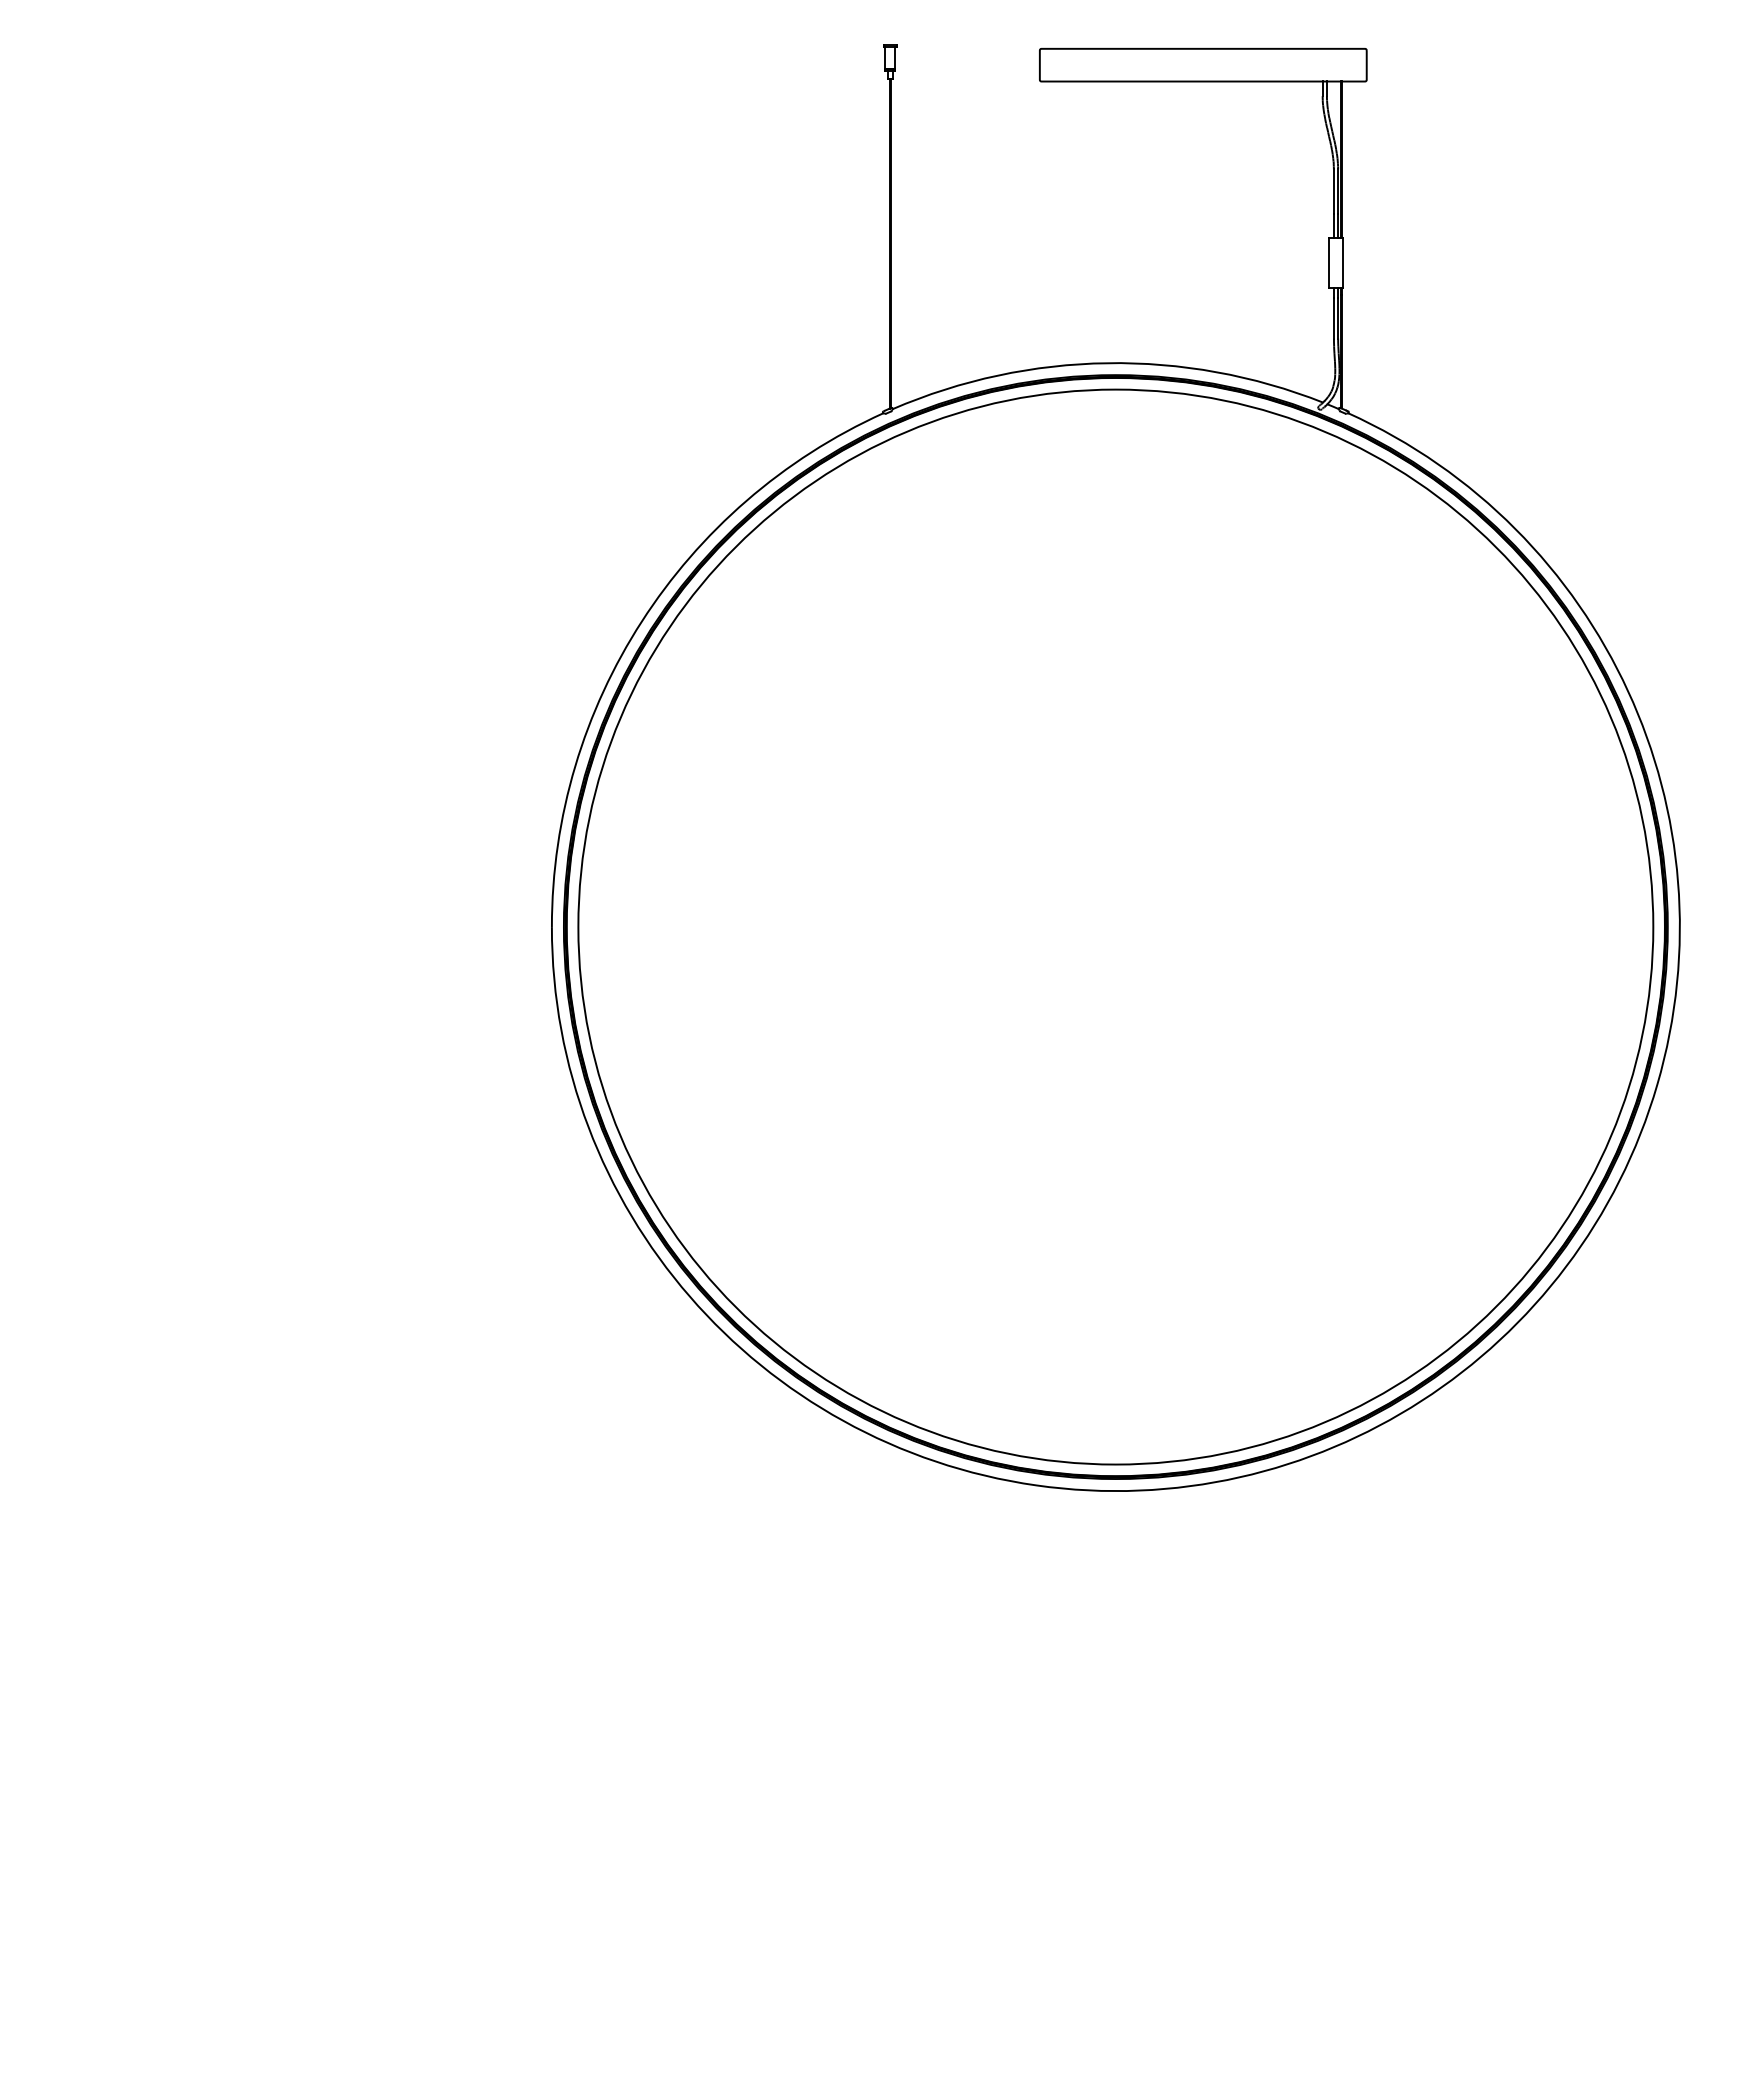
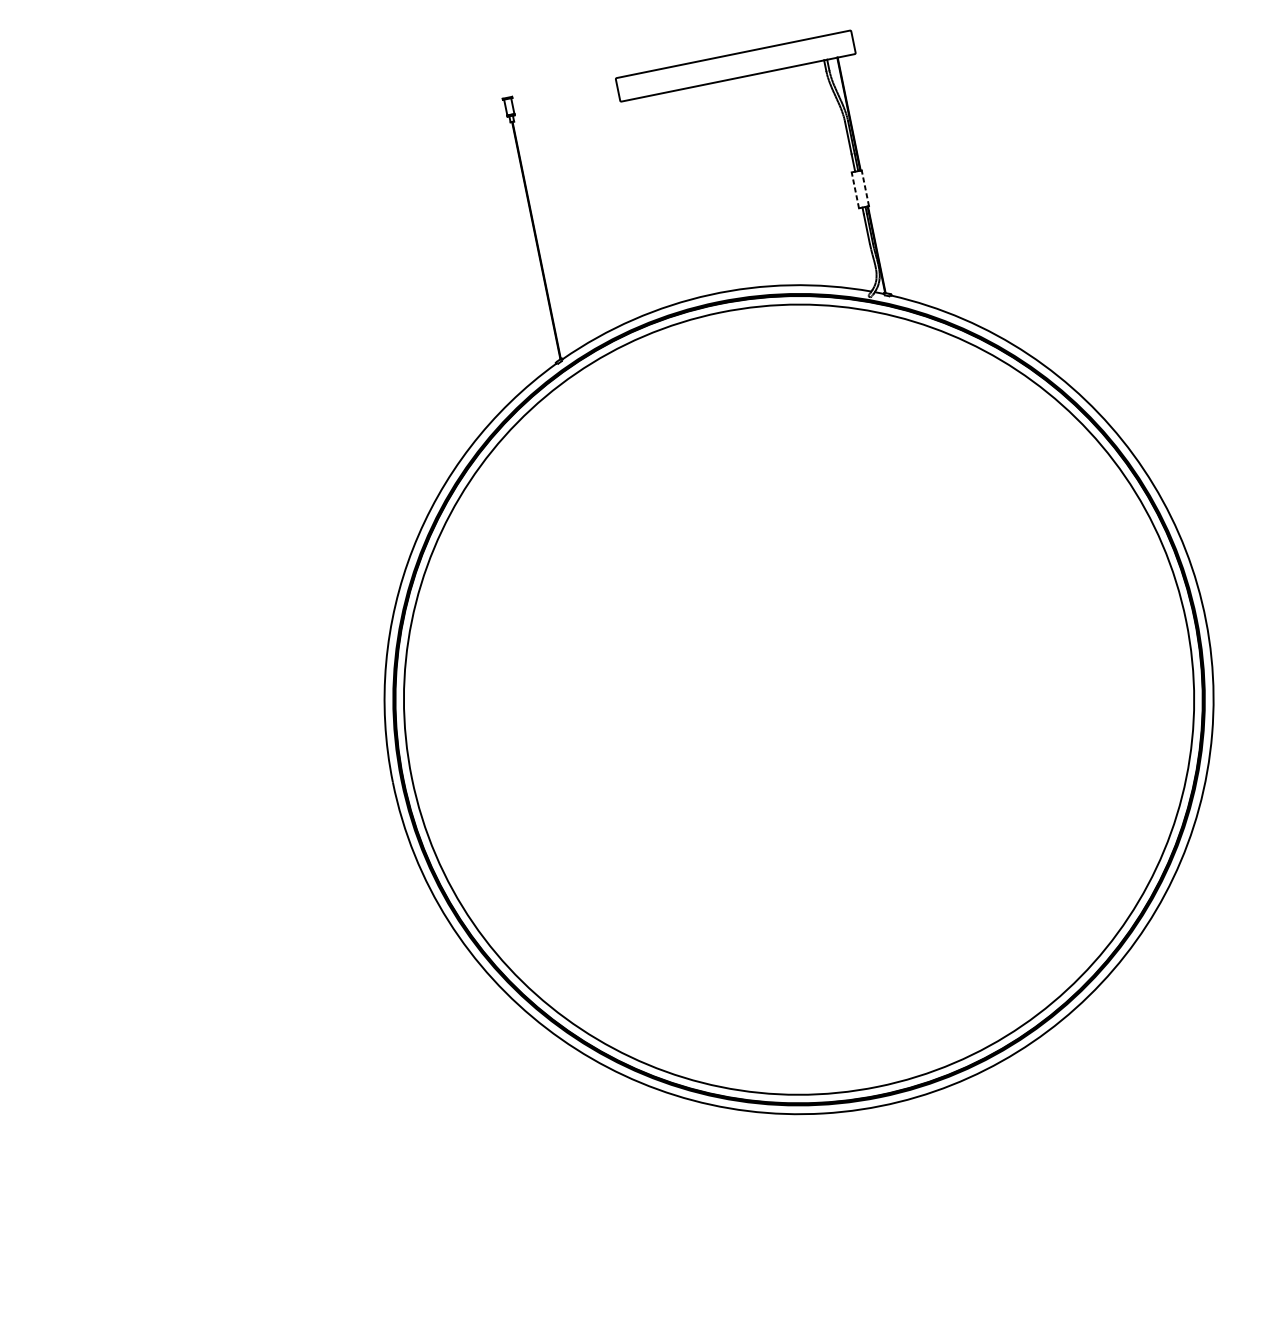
line: (1329, 263) -> (855, 190), solid -> dashed
line: (1342, 263) -> (865, 188), solid -> dashed

